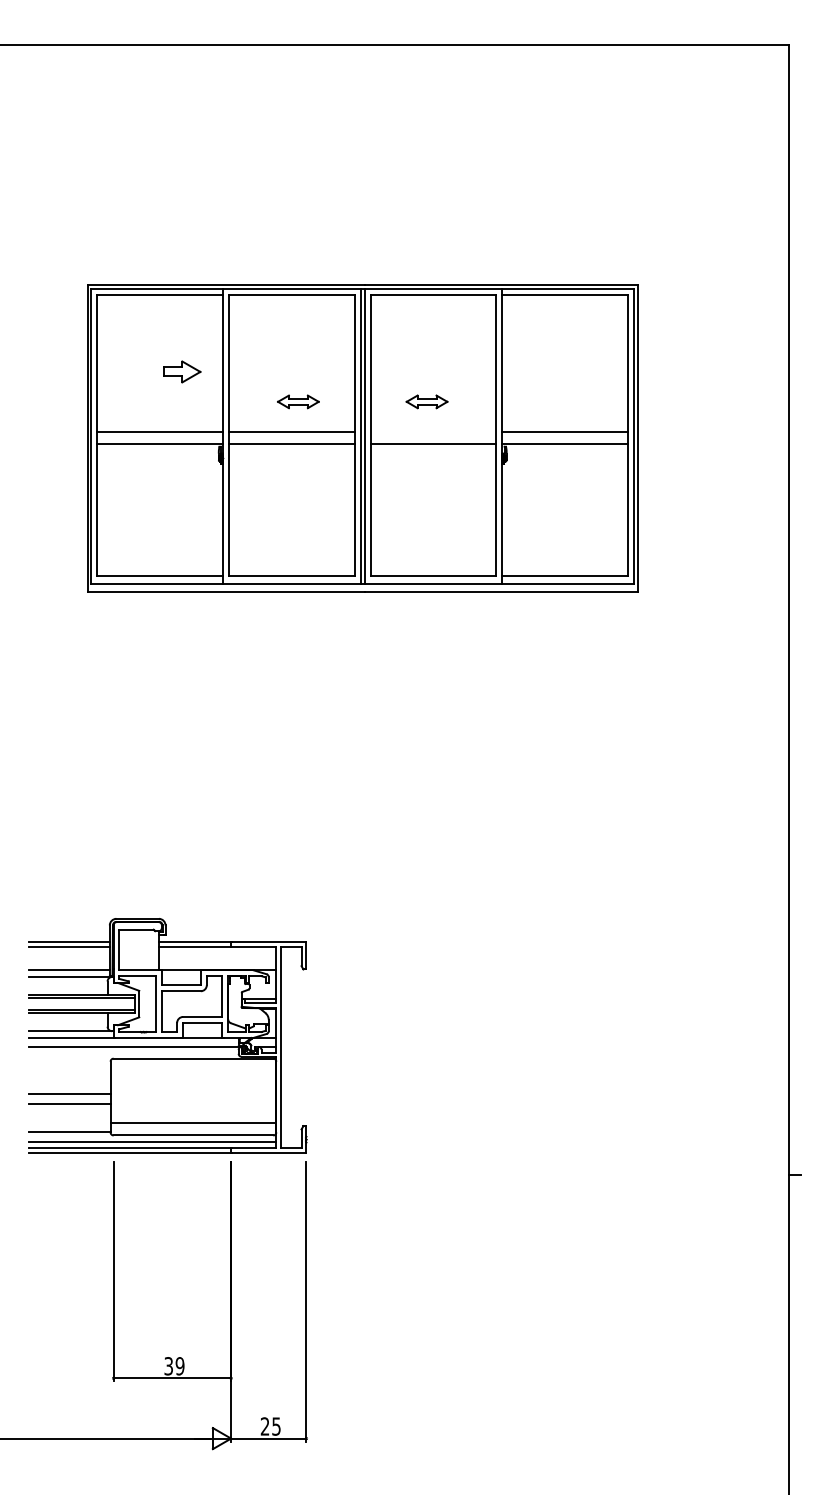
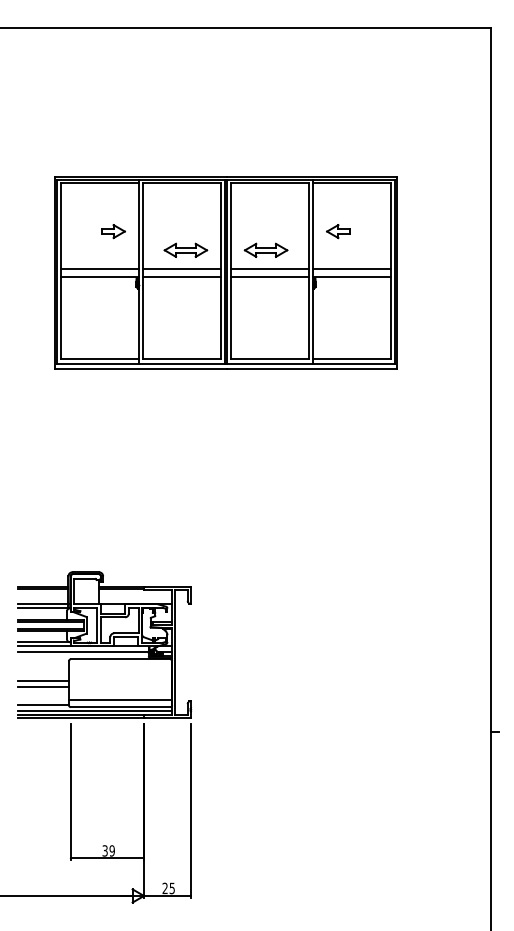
part: (543, 371) -> (338, 231), added
part: (297, 400) -> (185, 249), size x1.67
part: (426, 400) -> (265, 249), size x1.67
line: (432, 432) -> (269, 269), added

